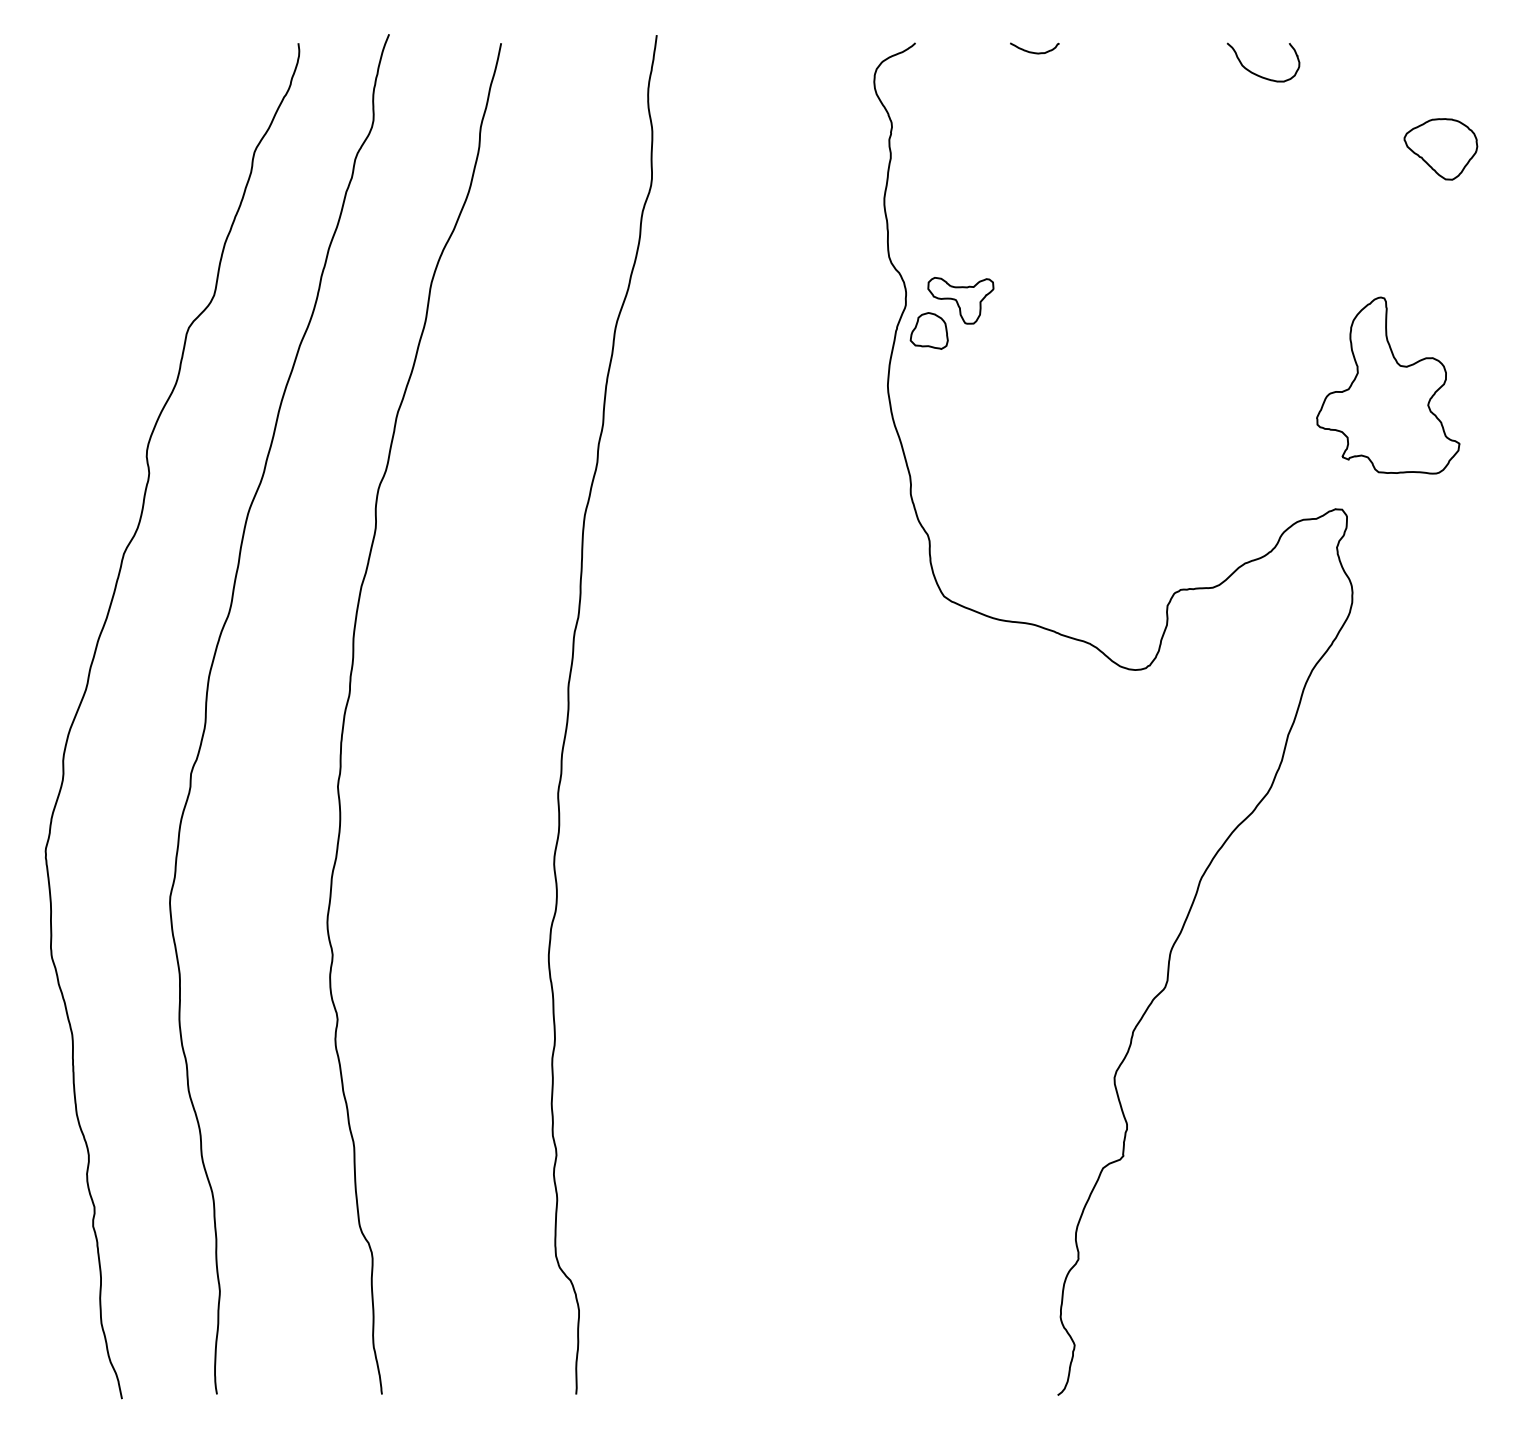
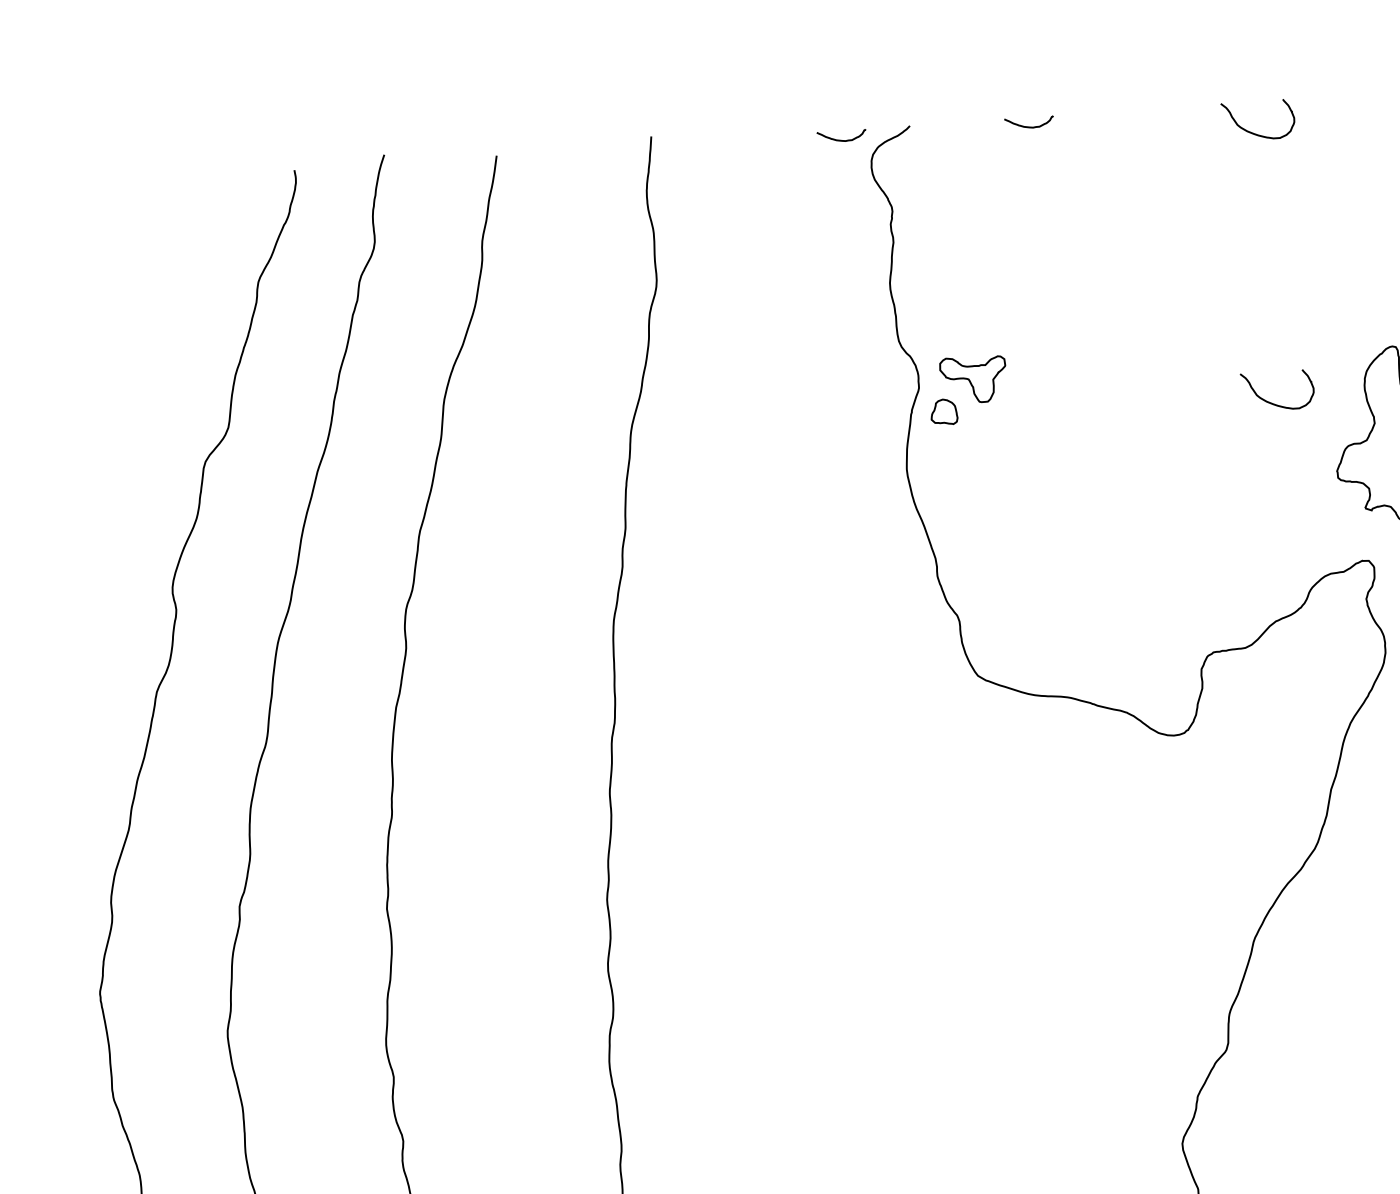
curve: (844, 51) -> (839, 139), added
part: (928, 330) -> (943, 411), size x0.7
curve: (1258, 345) -> (1273, 403), added

